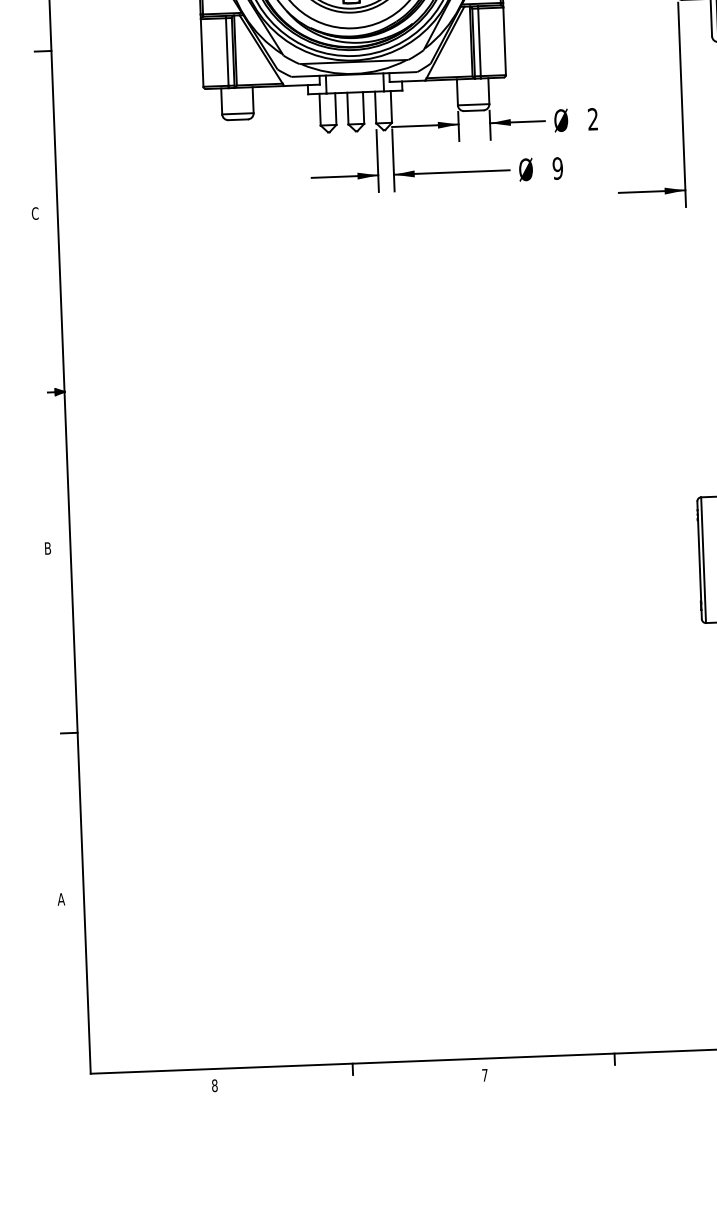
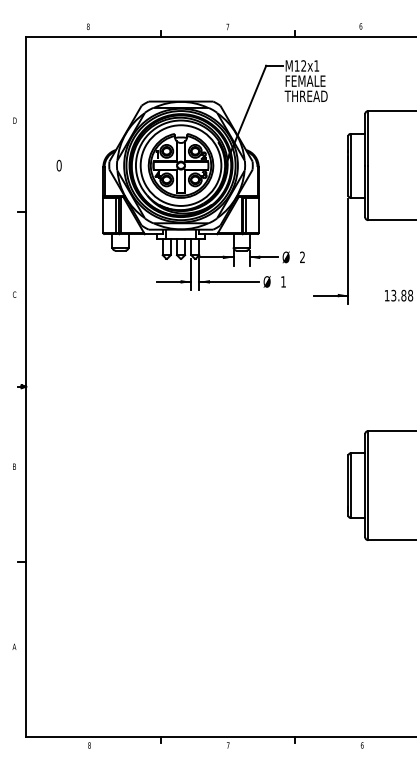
text: (557, 167) -> (283, 281), 9 -> 1

